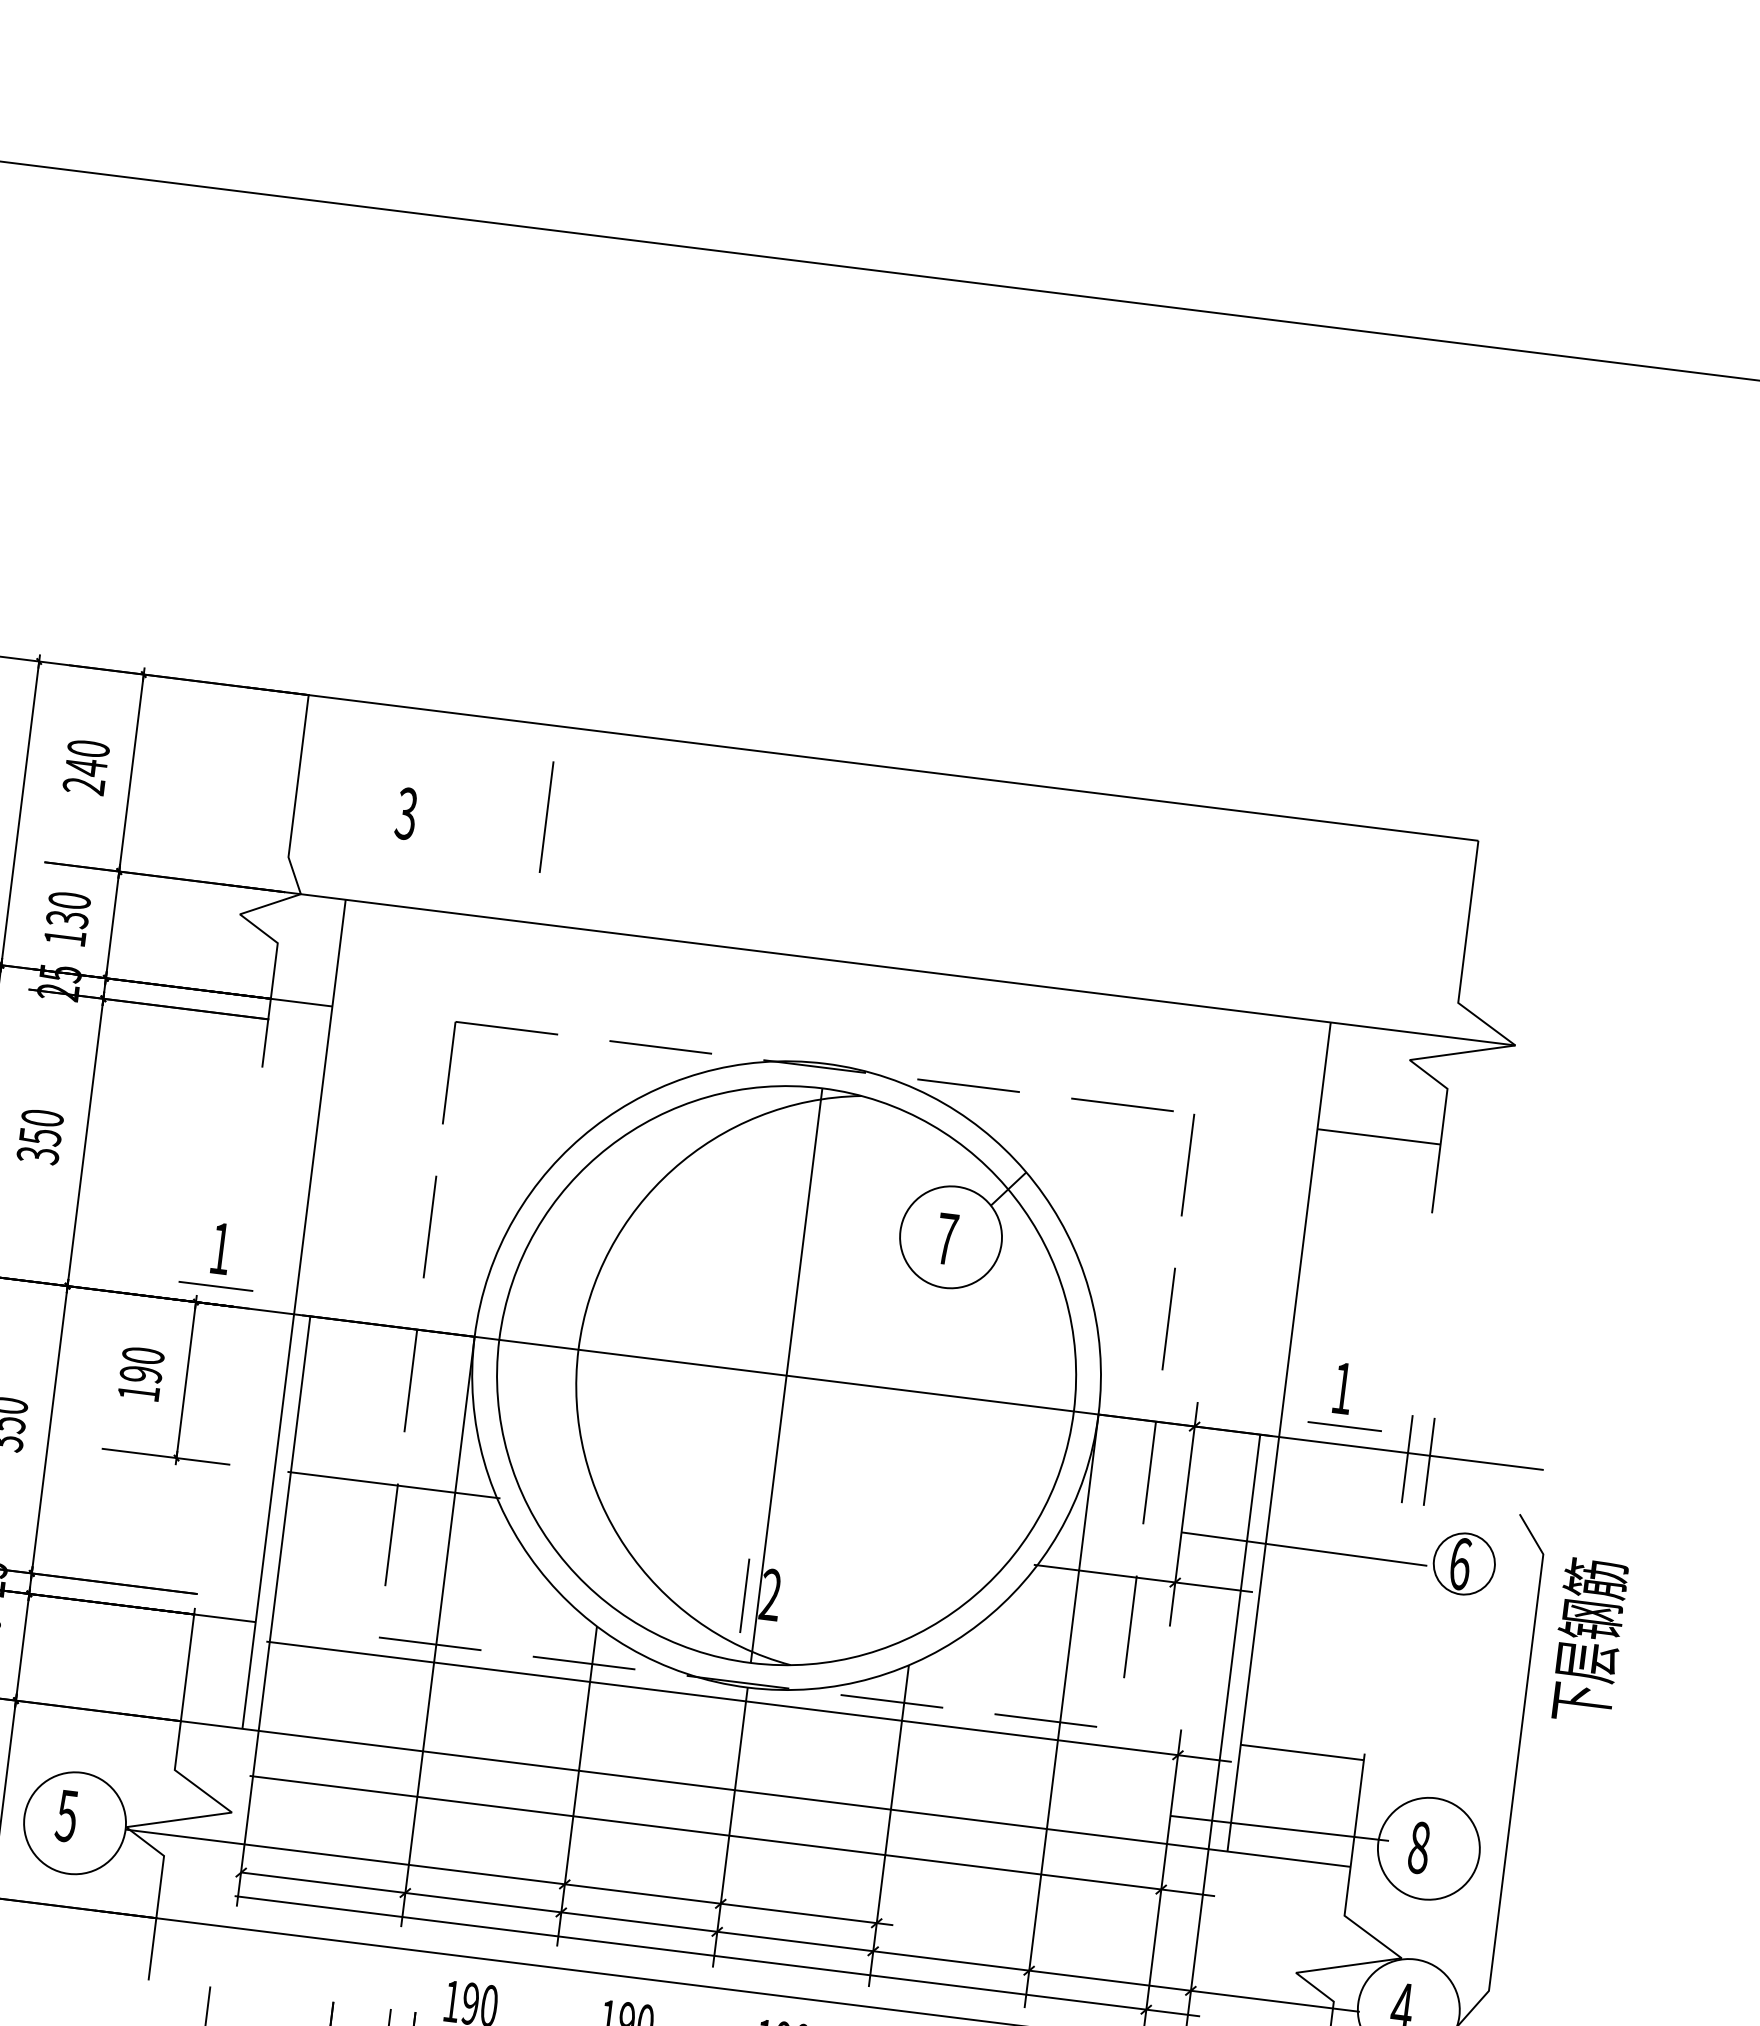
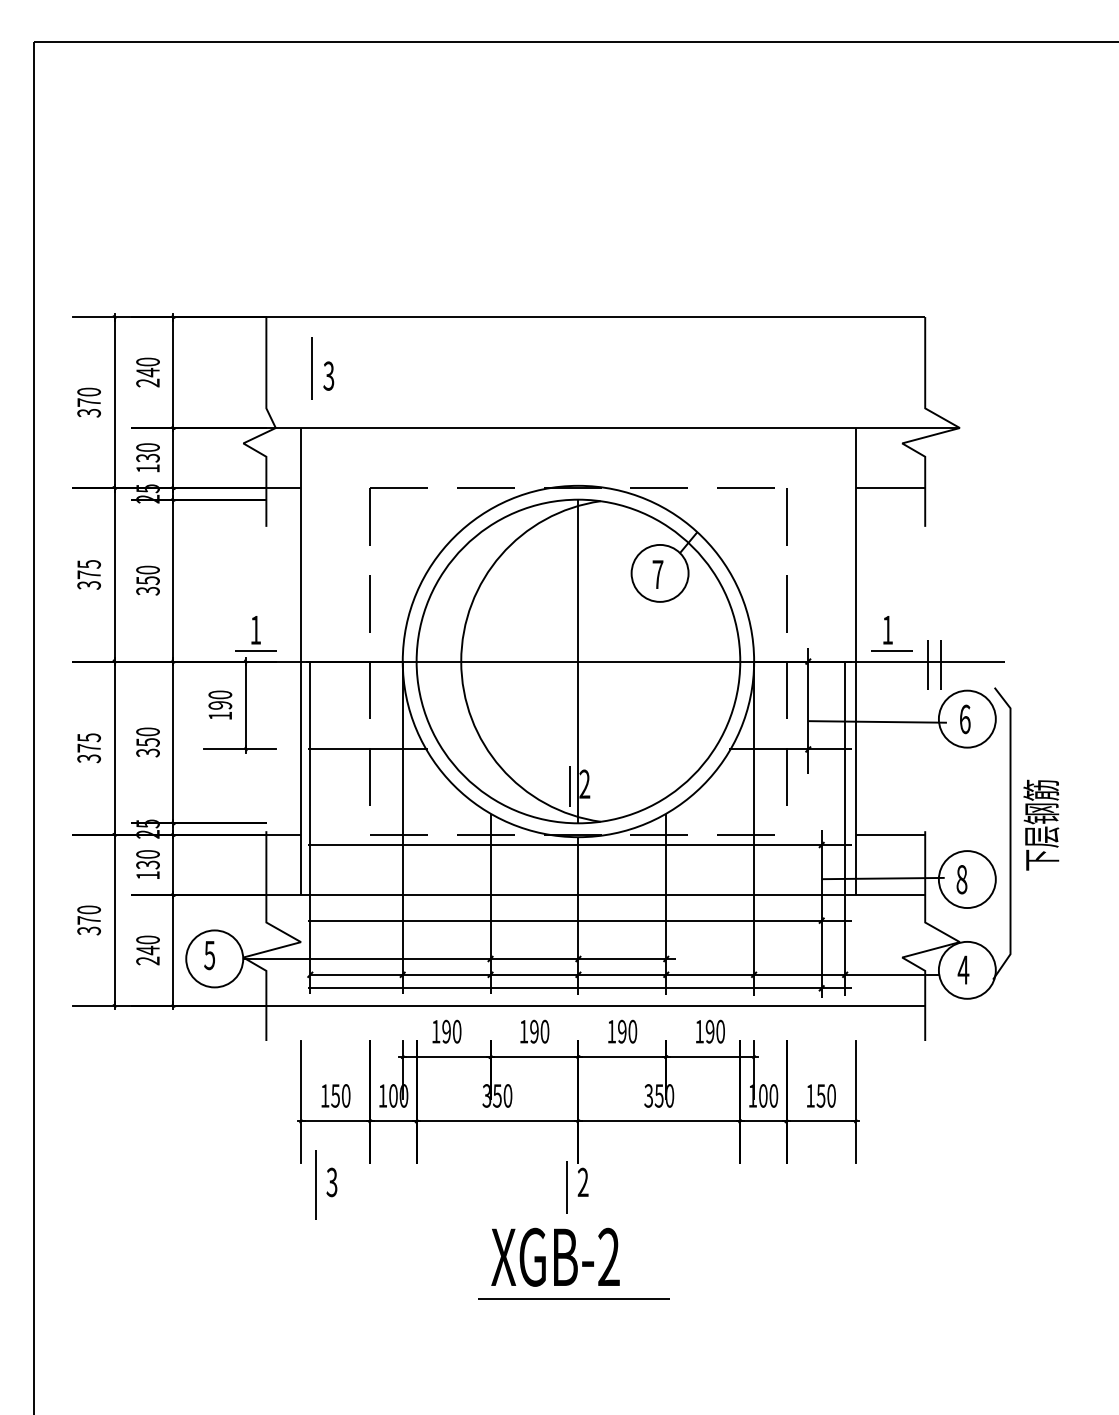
line: (546, 817) -> (311, 368), moved
circle: (1462, 1562) -> (966, 718), size x1.67
text: (1588, 1639) -> (1041, 824), moved

